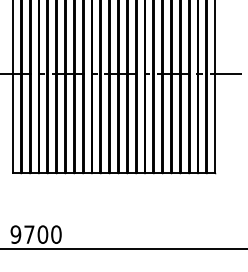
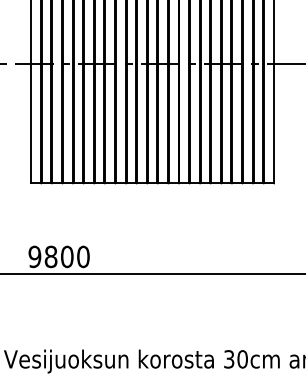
text: (28, 234) -> (50, 256), 9700 -> 9800

